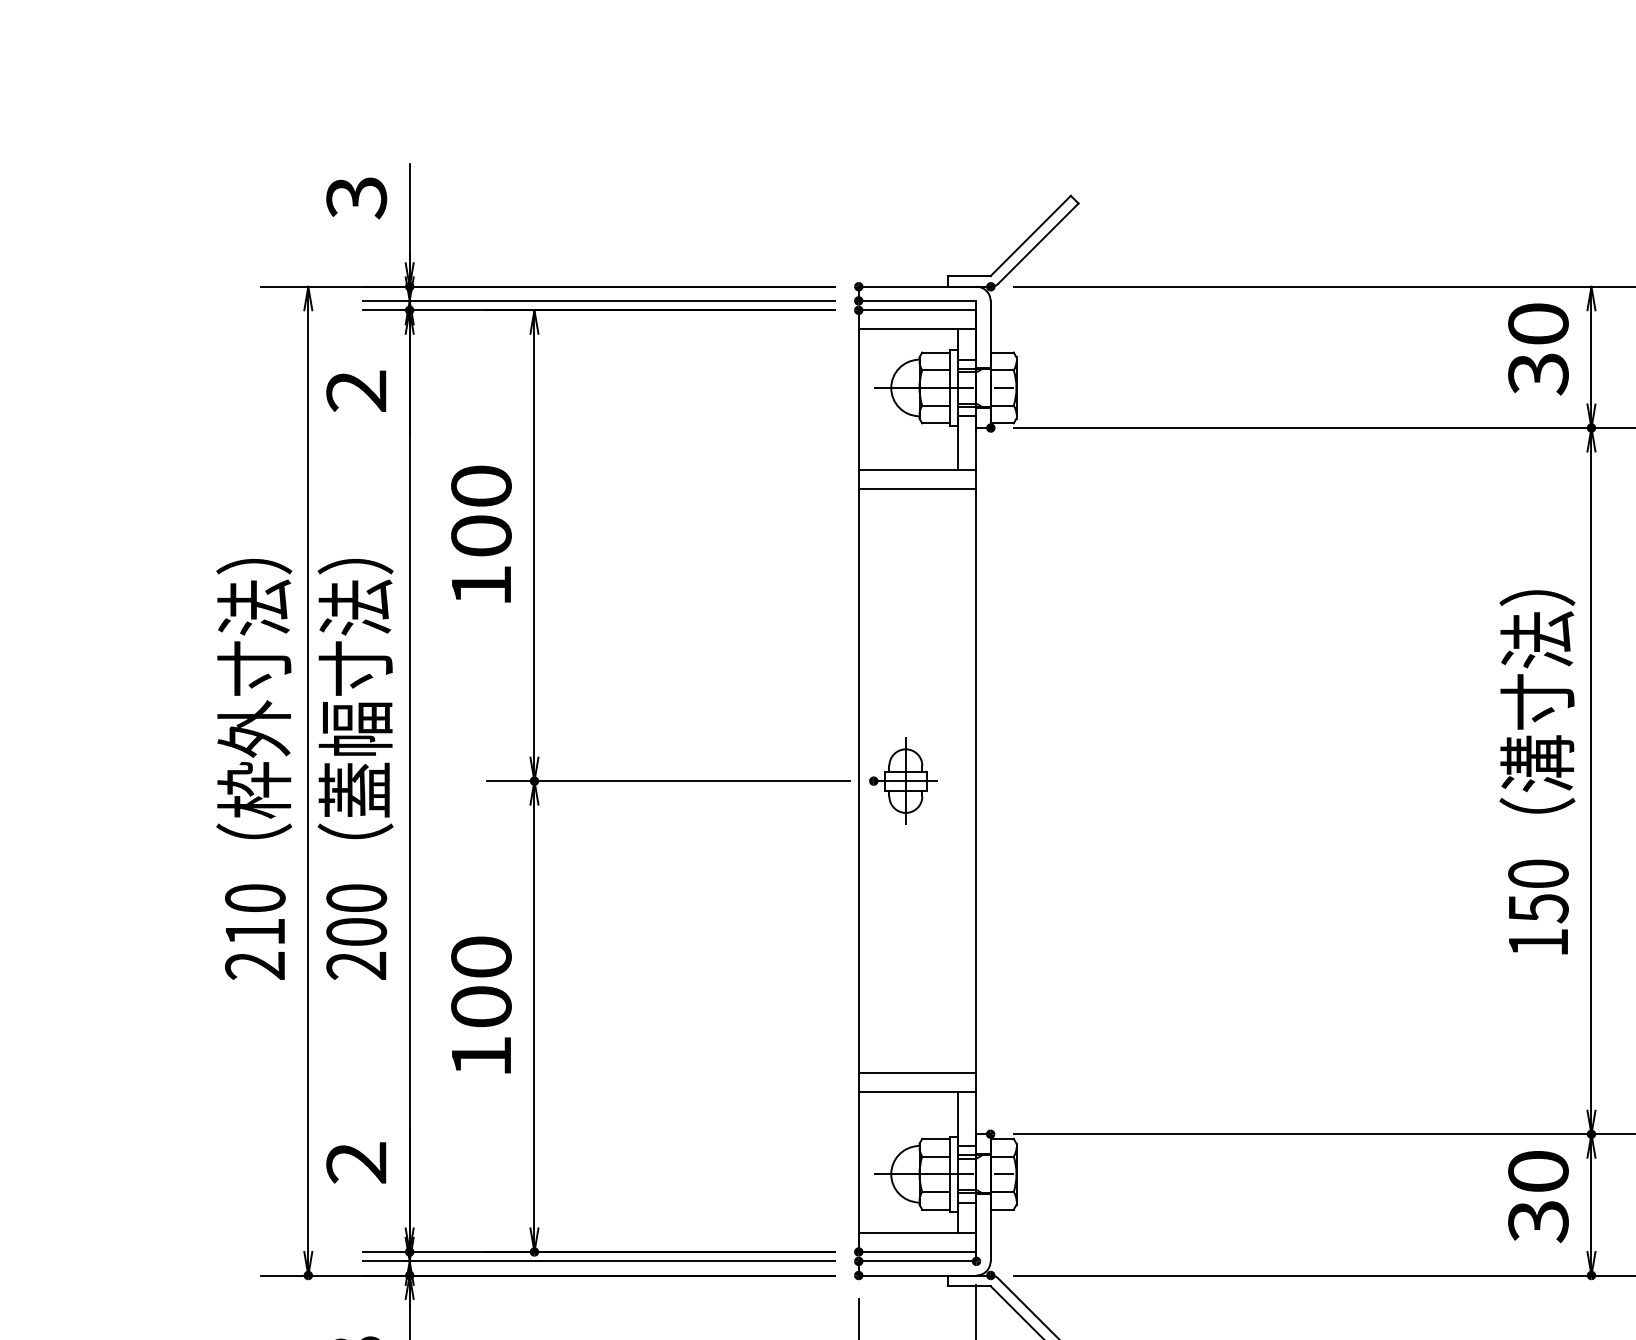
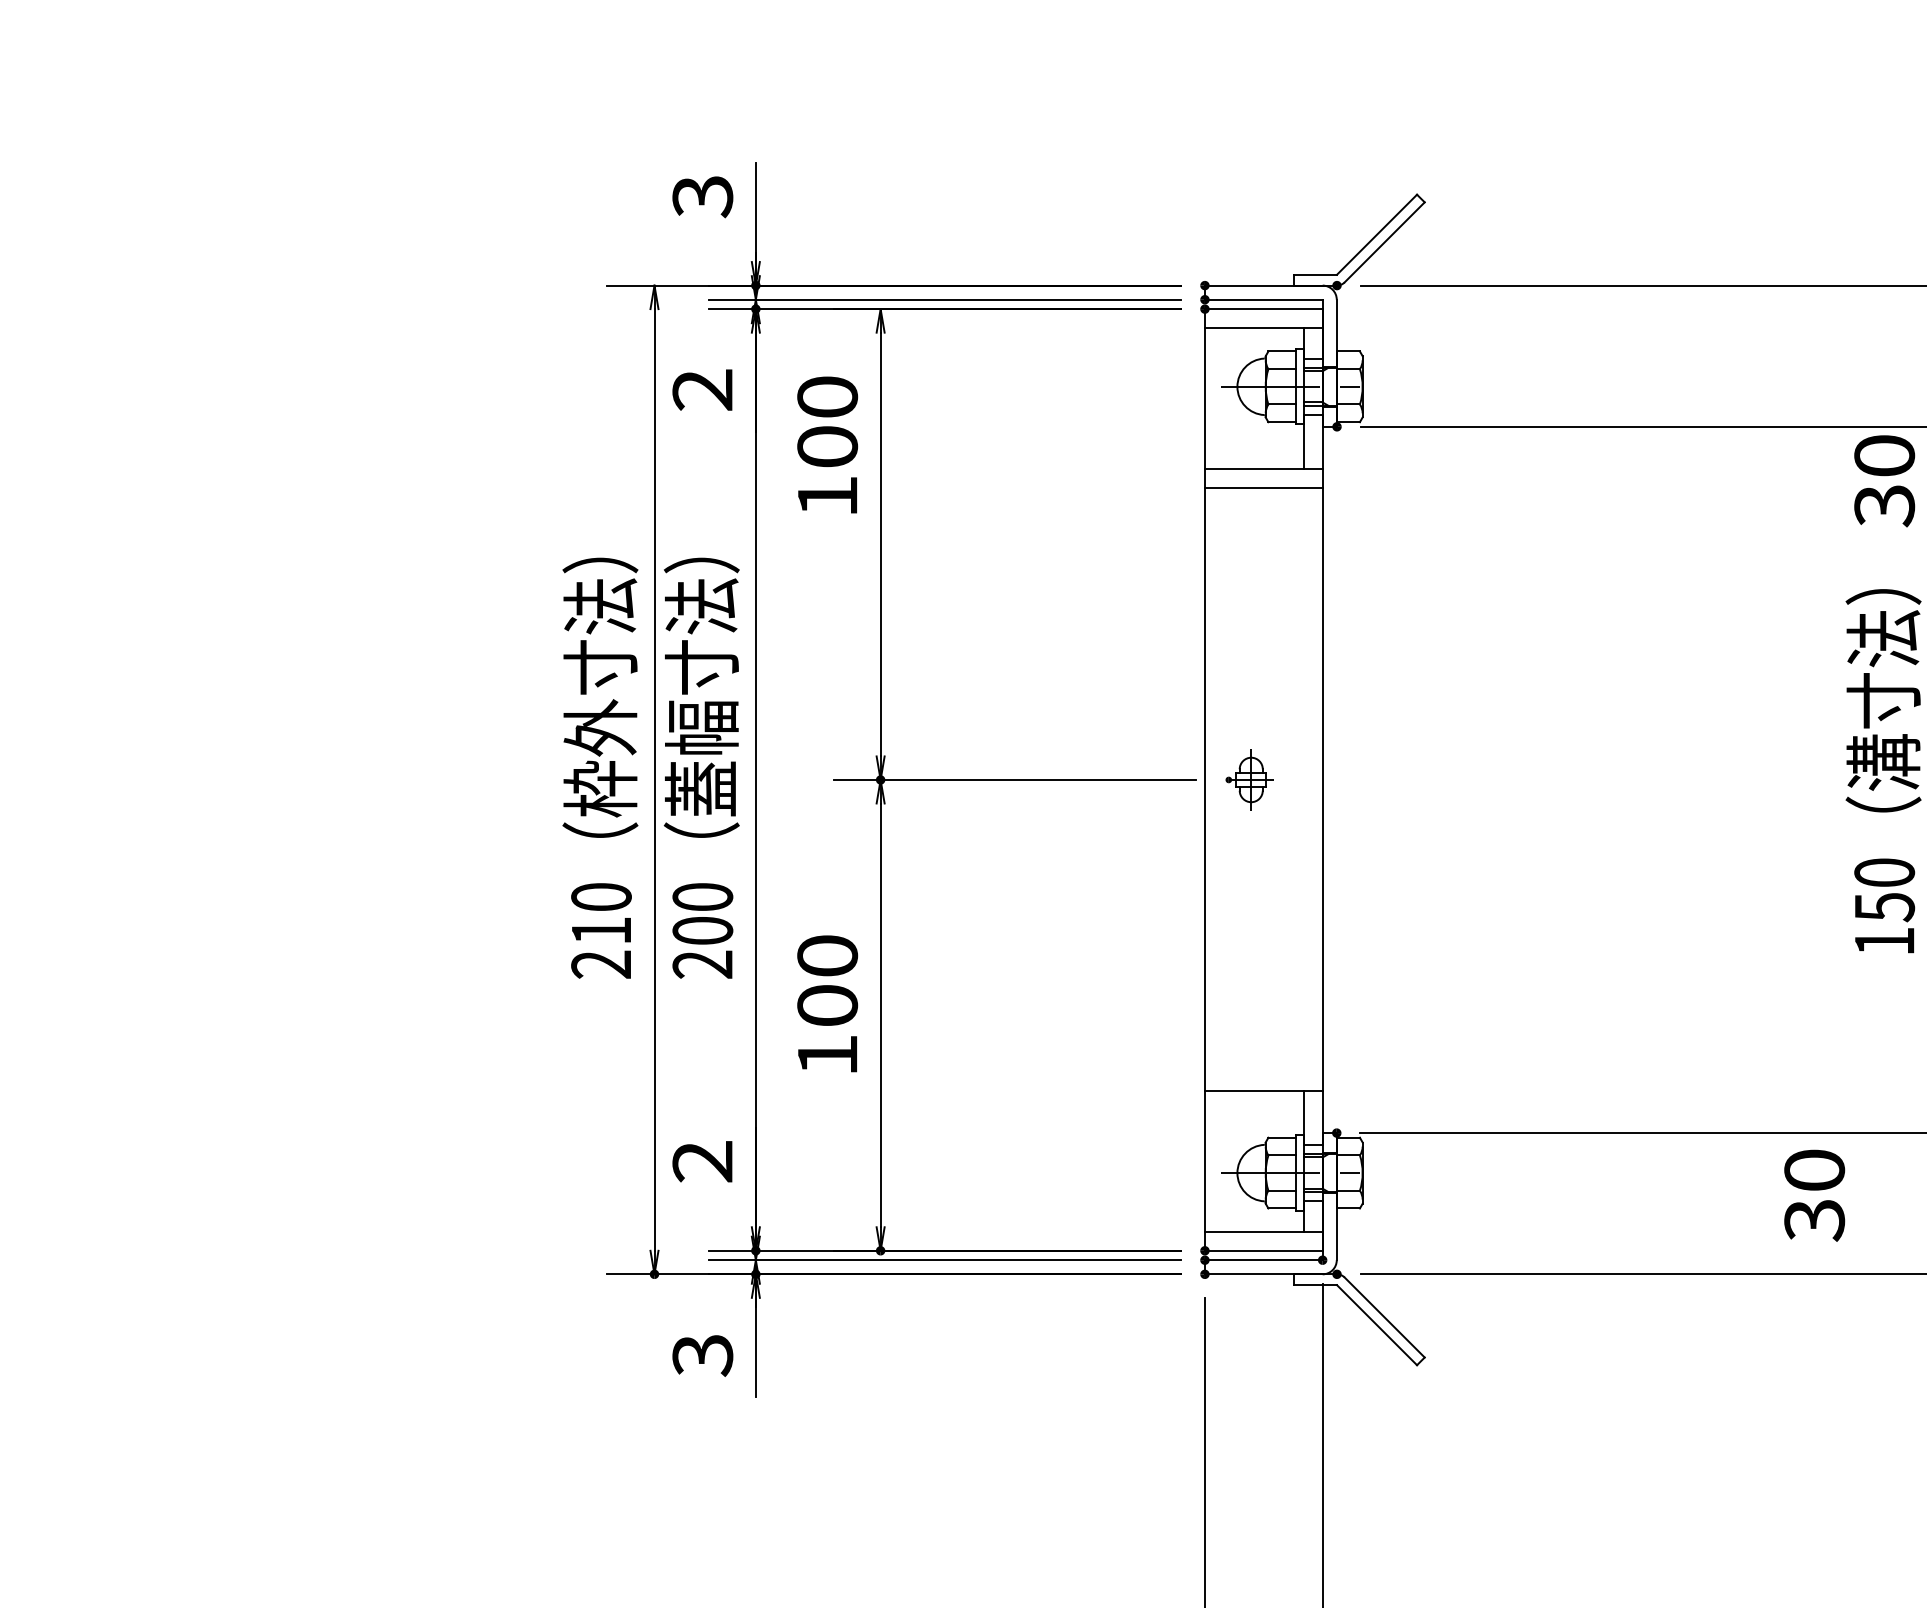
text: (1538, 349) -> (1884, 481), moved
text: (481, 533) -> (827, 444), moved
part: (903, 780) -> (1249, 779), size x0.7
line: (917, 1072) -> (1263, 1071), removed
text: (1538, 1196) -> (1814, 1195), moved

